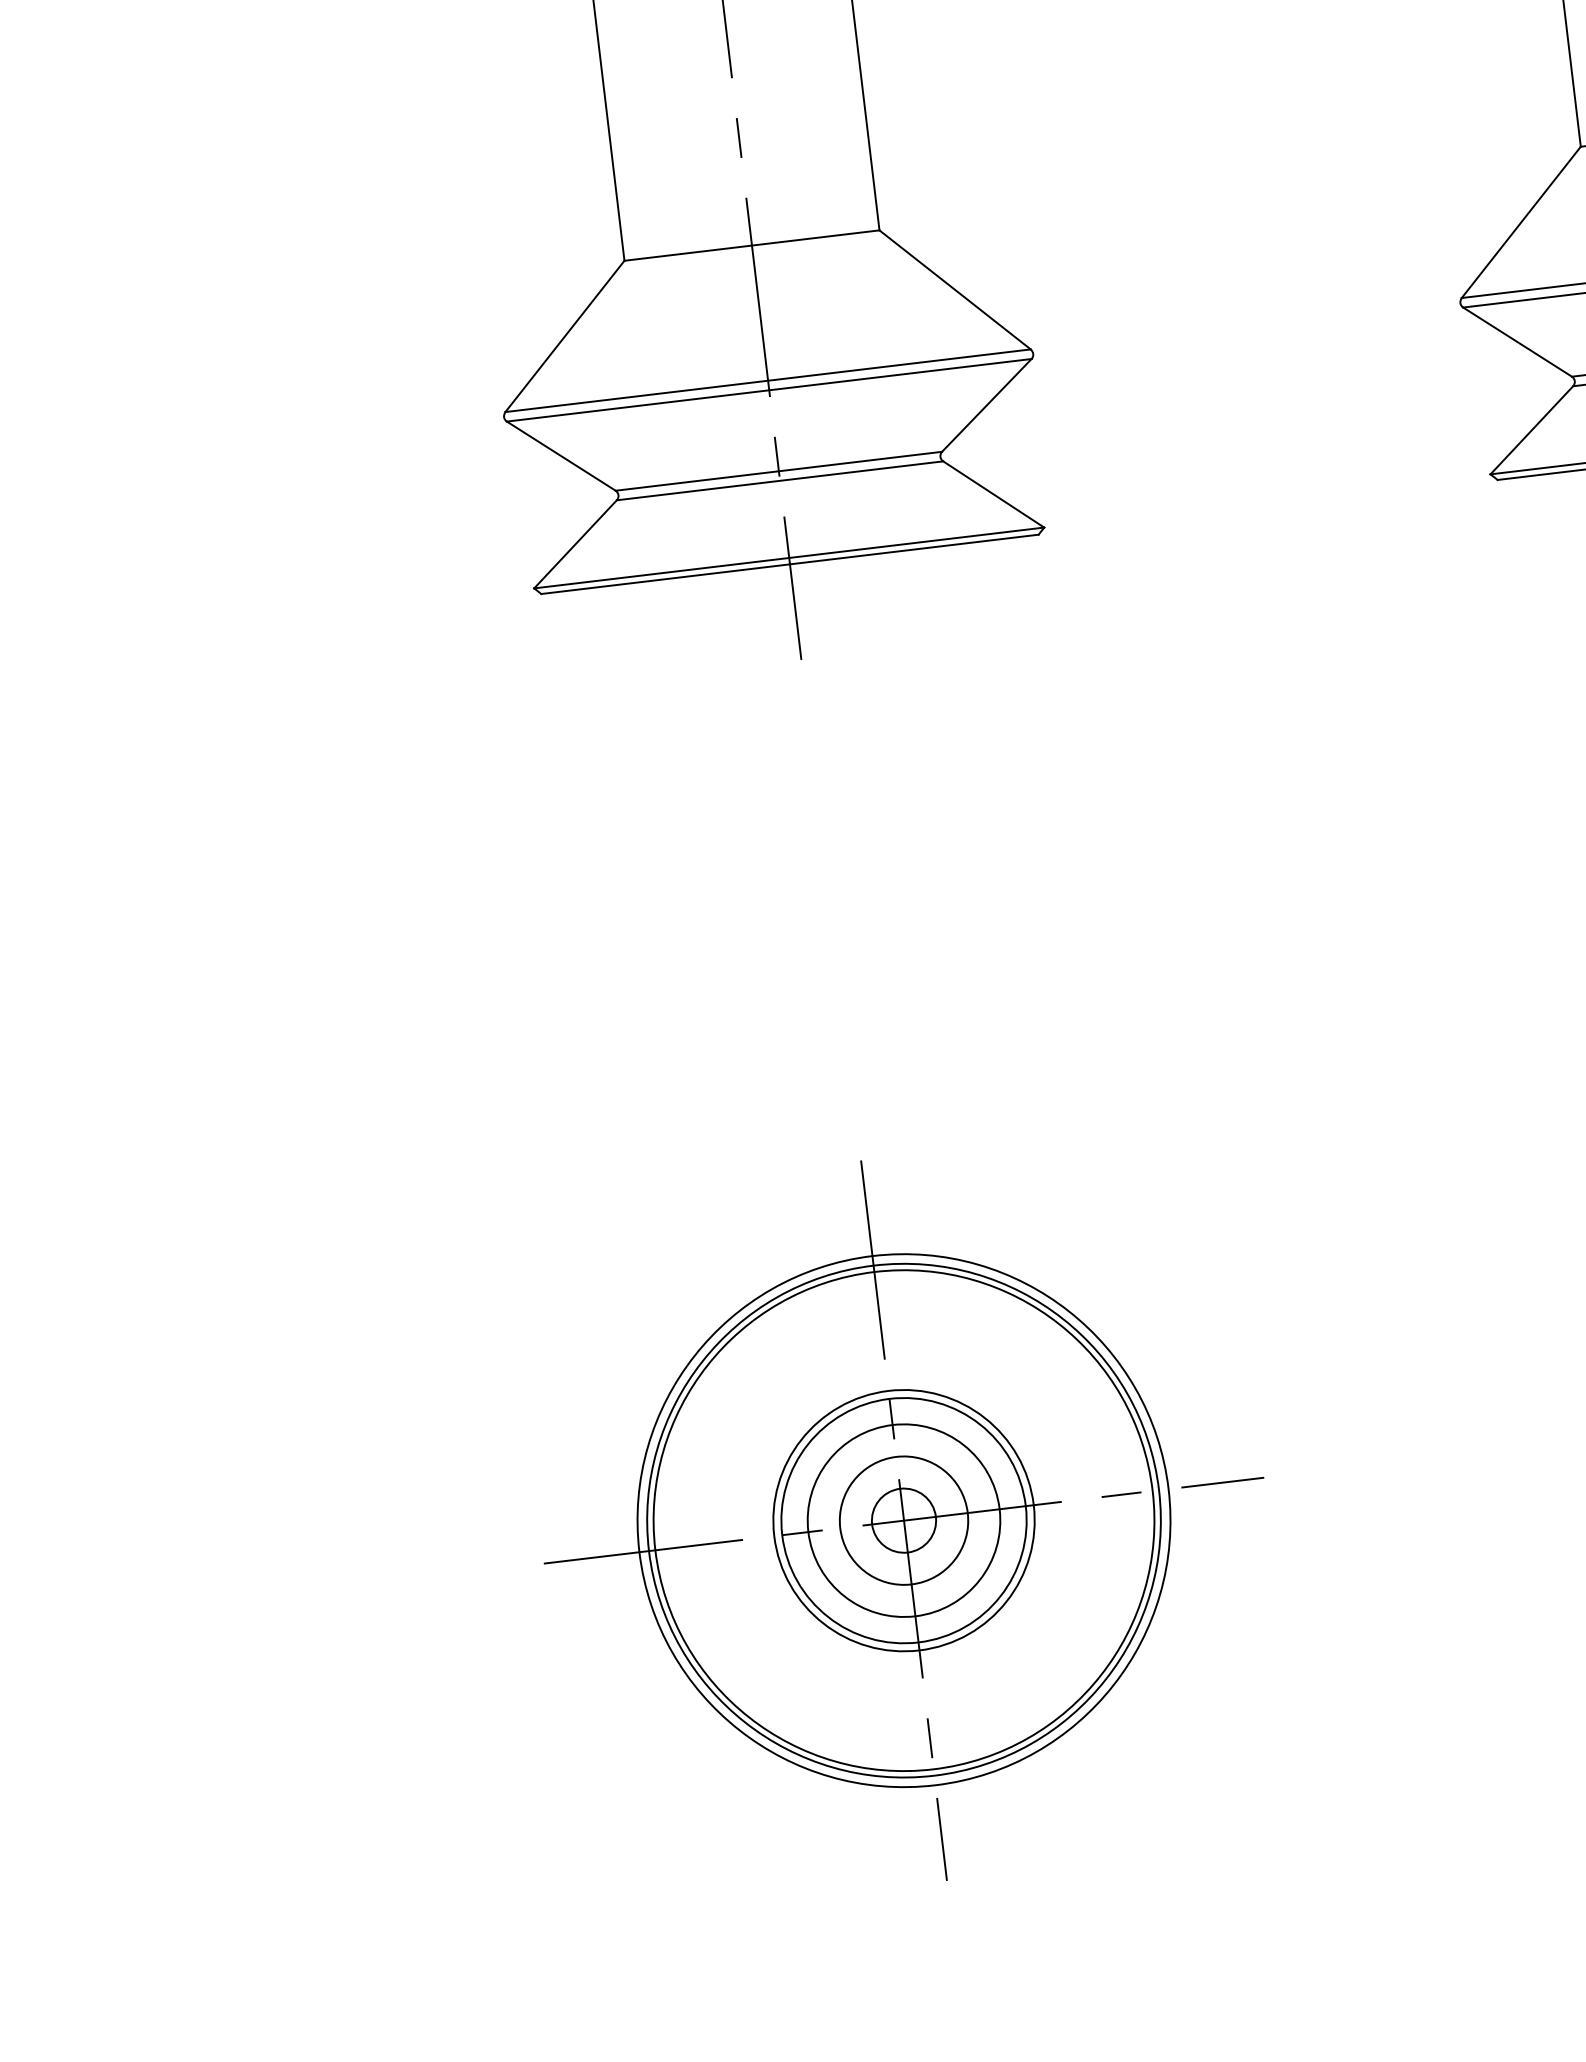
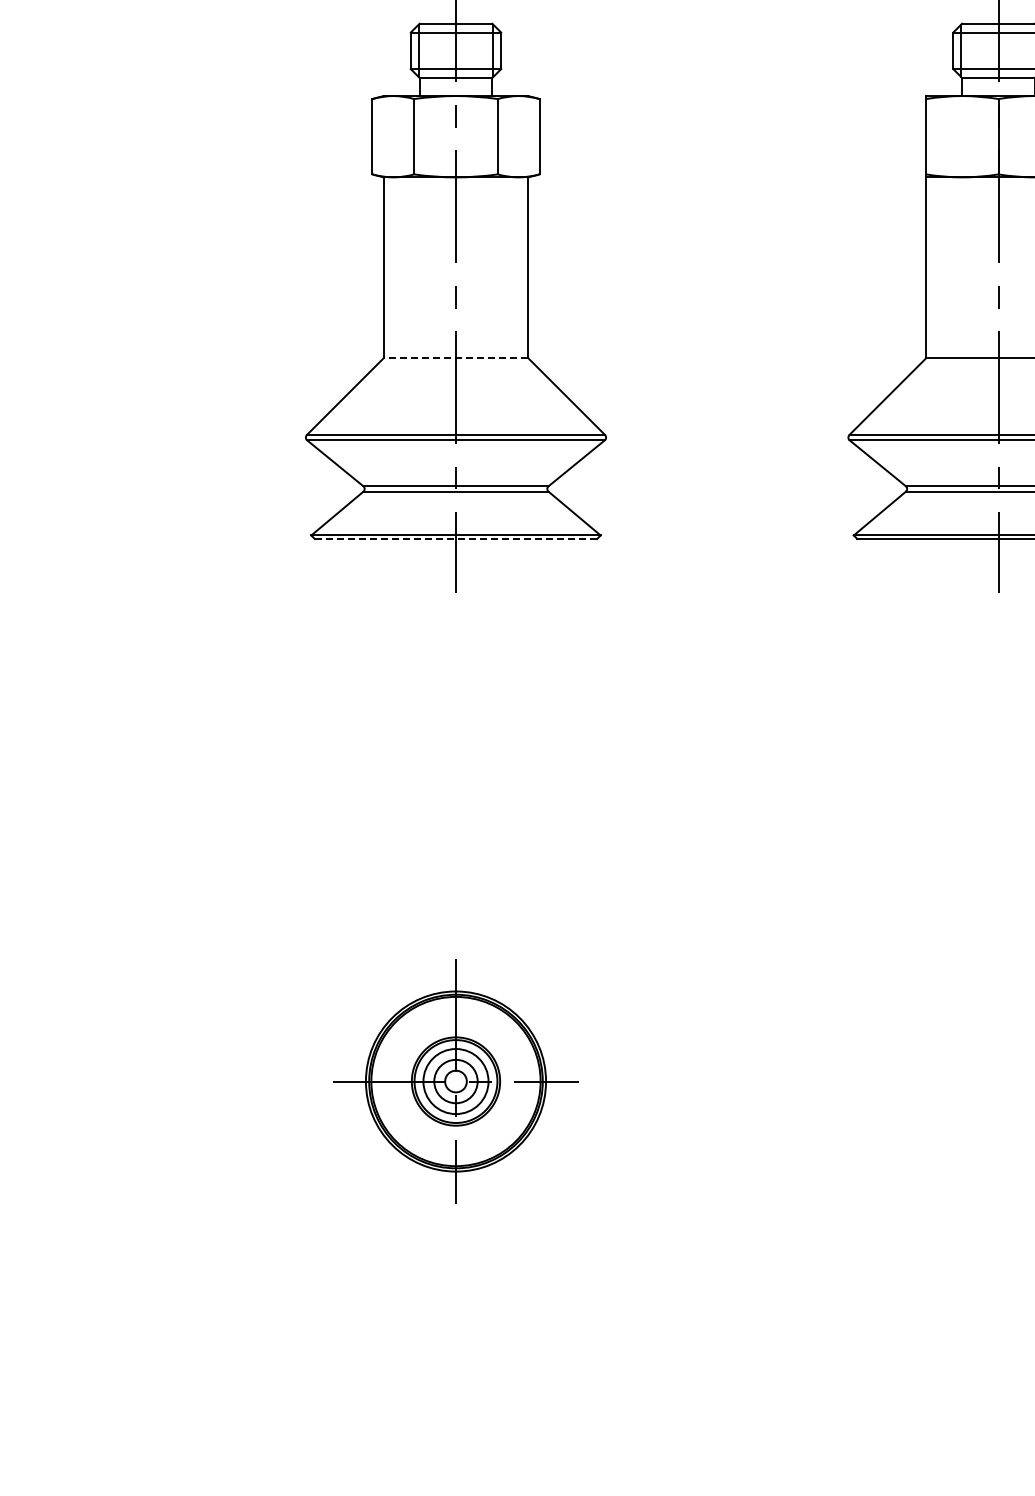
line: (751, 246) -> (455, 358), solid -> dashed
line: (789, 565) -> (455, 539), solid -> dashed
part: (903, 1520) -> (455, 1081), size x0.6

